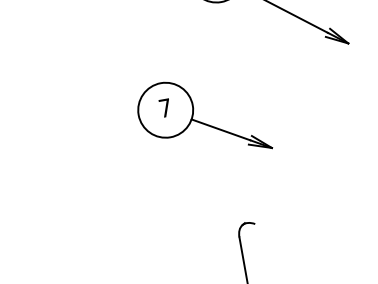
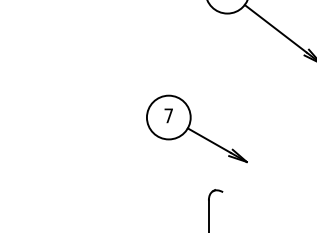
part: (202, 117) -> (196, 128), moved

